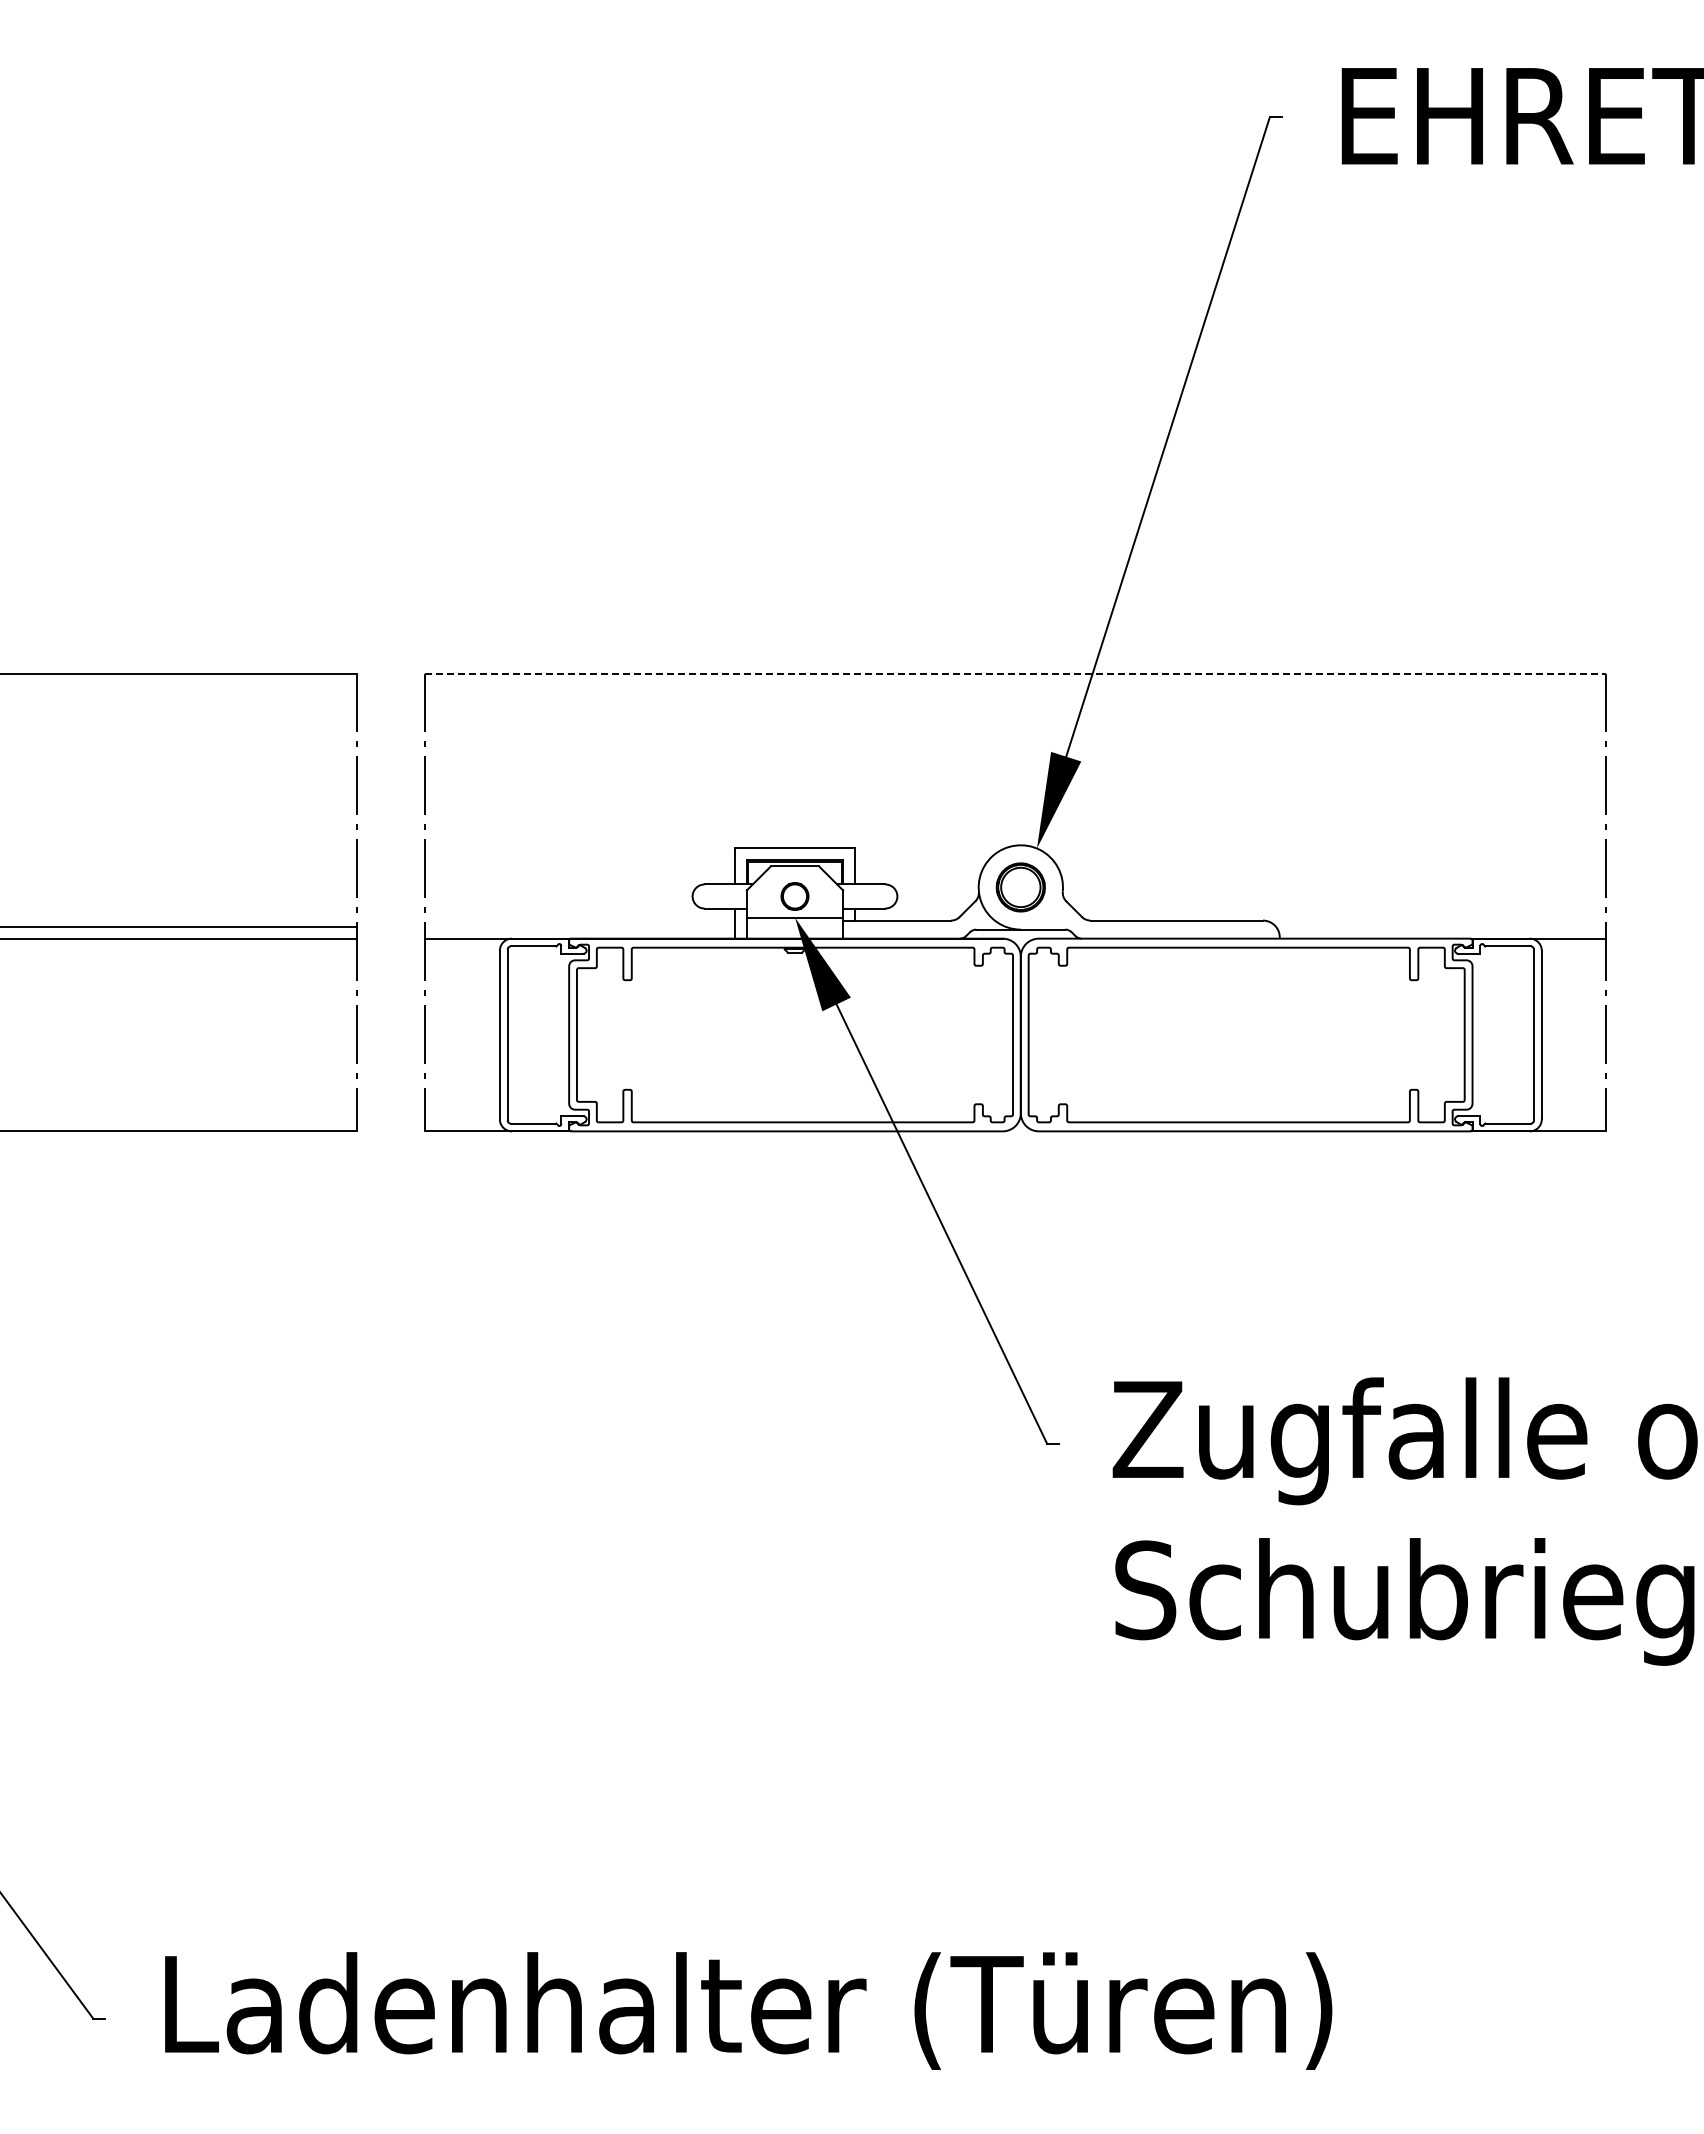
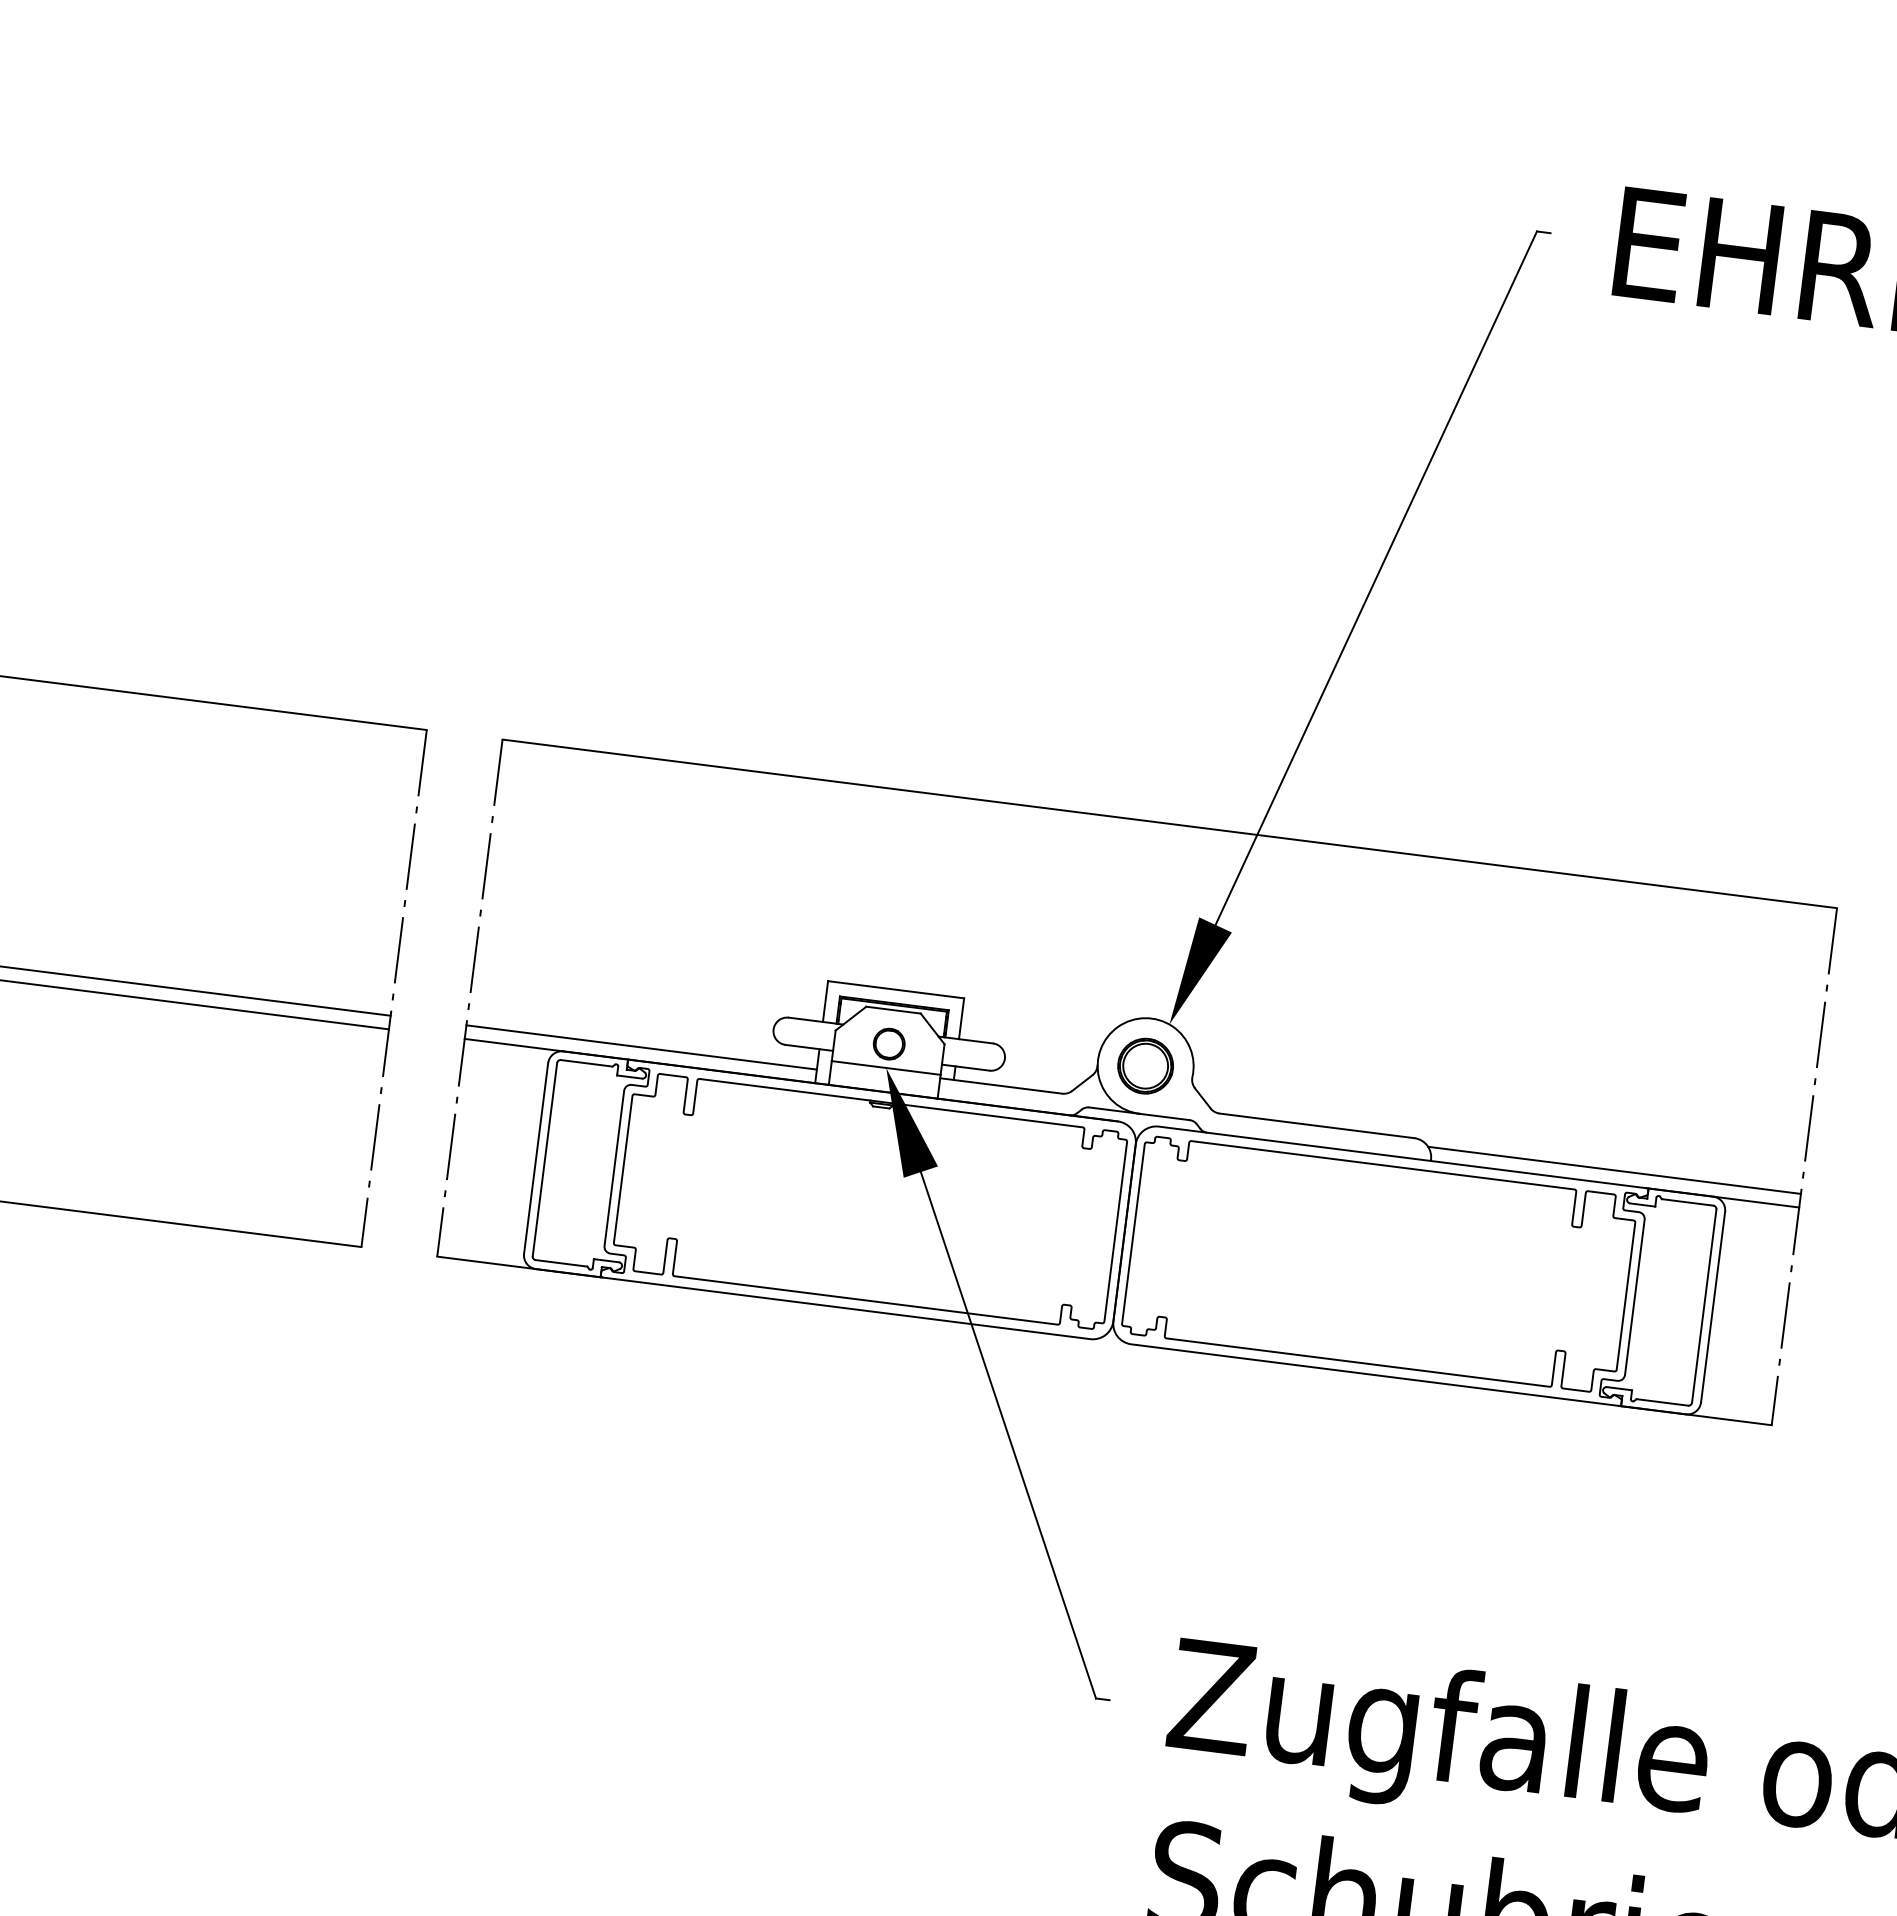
line: (1015, 673) -> (1170, 823), dashed -> solid
line: (579, 926) -> (641, 1047), added
line: (1440, 926) -> (1614, 1170), added

